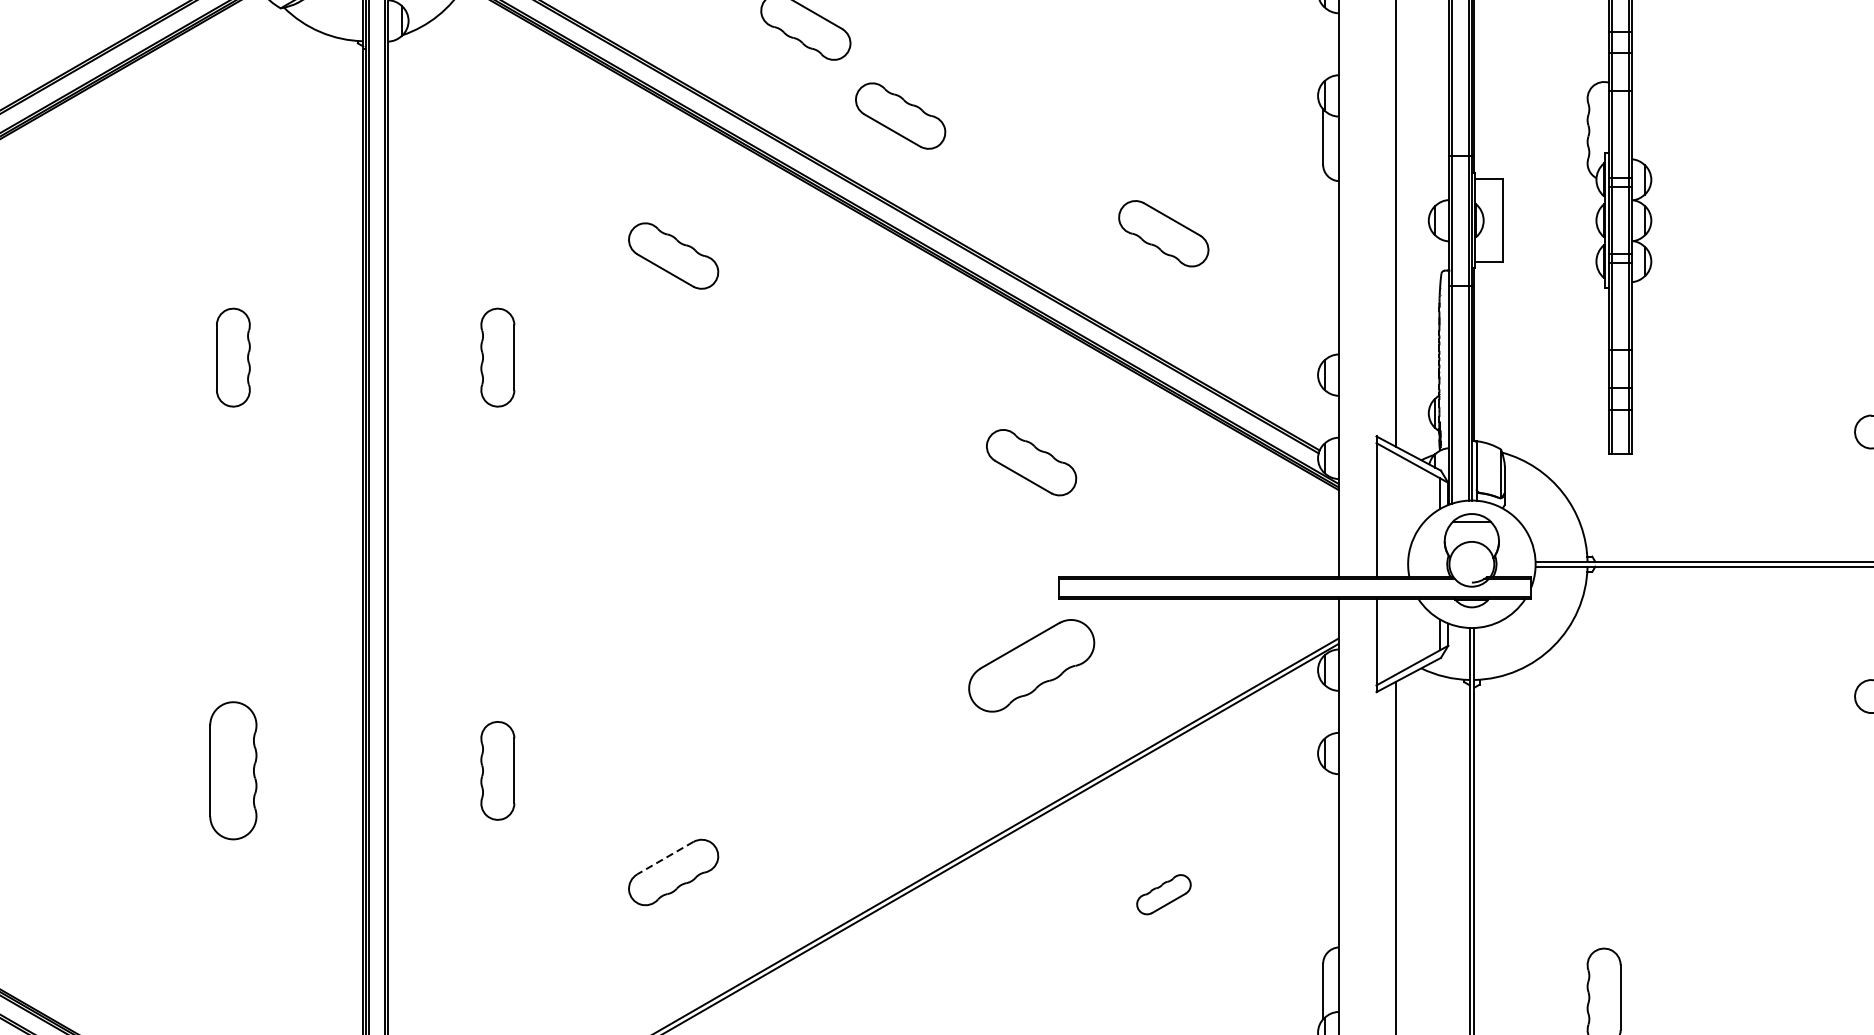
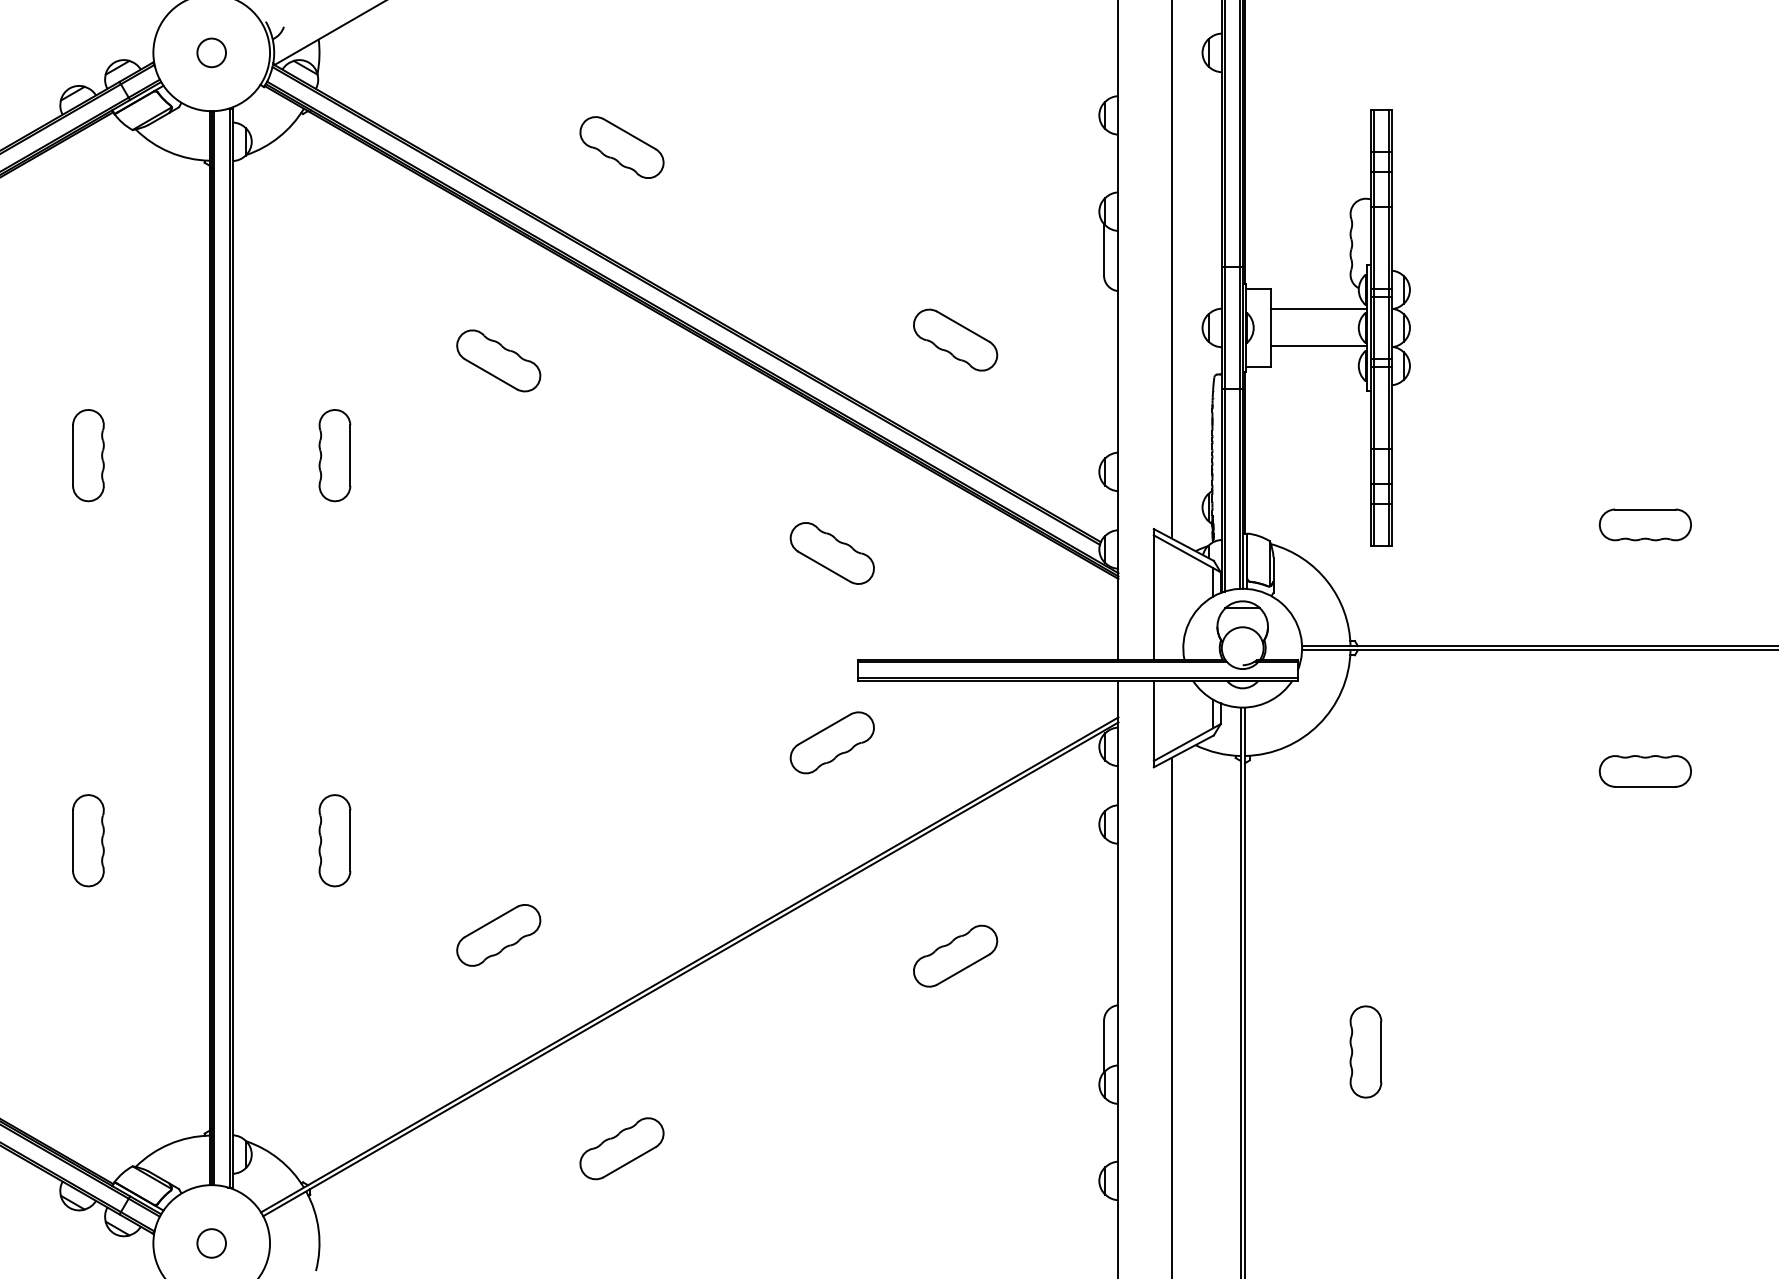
part: (899, 116) -> (709, 230), removed
line: (1553, 200) -> (1318, 309), added
line: (1553, 240) -> (1318, 346), added
part: (1030, 665) -> (831, 742), size x0.71
part: (233, 770) -> (88, 840), size x0.71
line: (664, 858) -> (490, 922), dashed -> solid
part: (1163, 894) -> (955, 955), size x1.67

